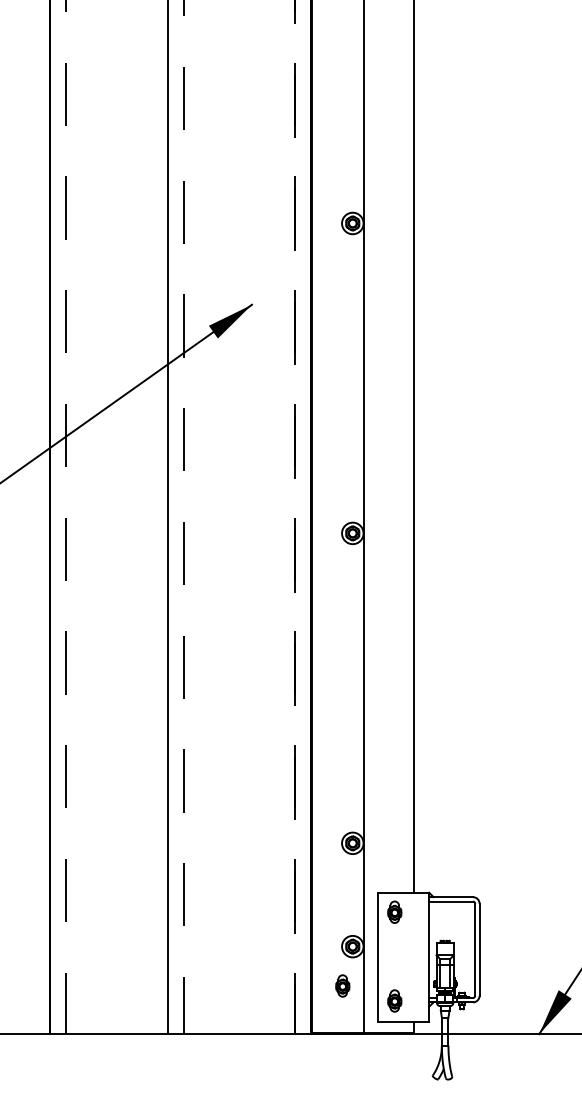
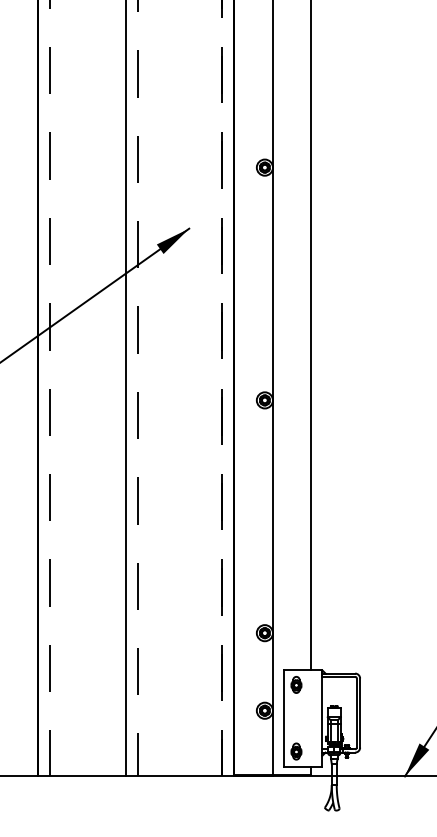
part: (342, 985) -> (257, 739), removed

